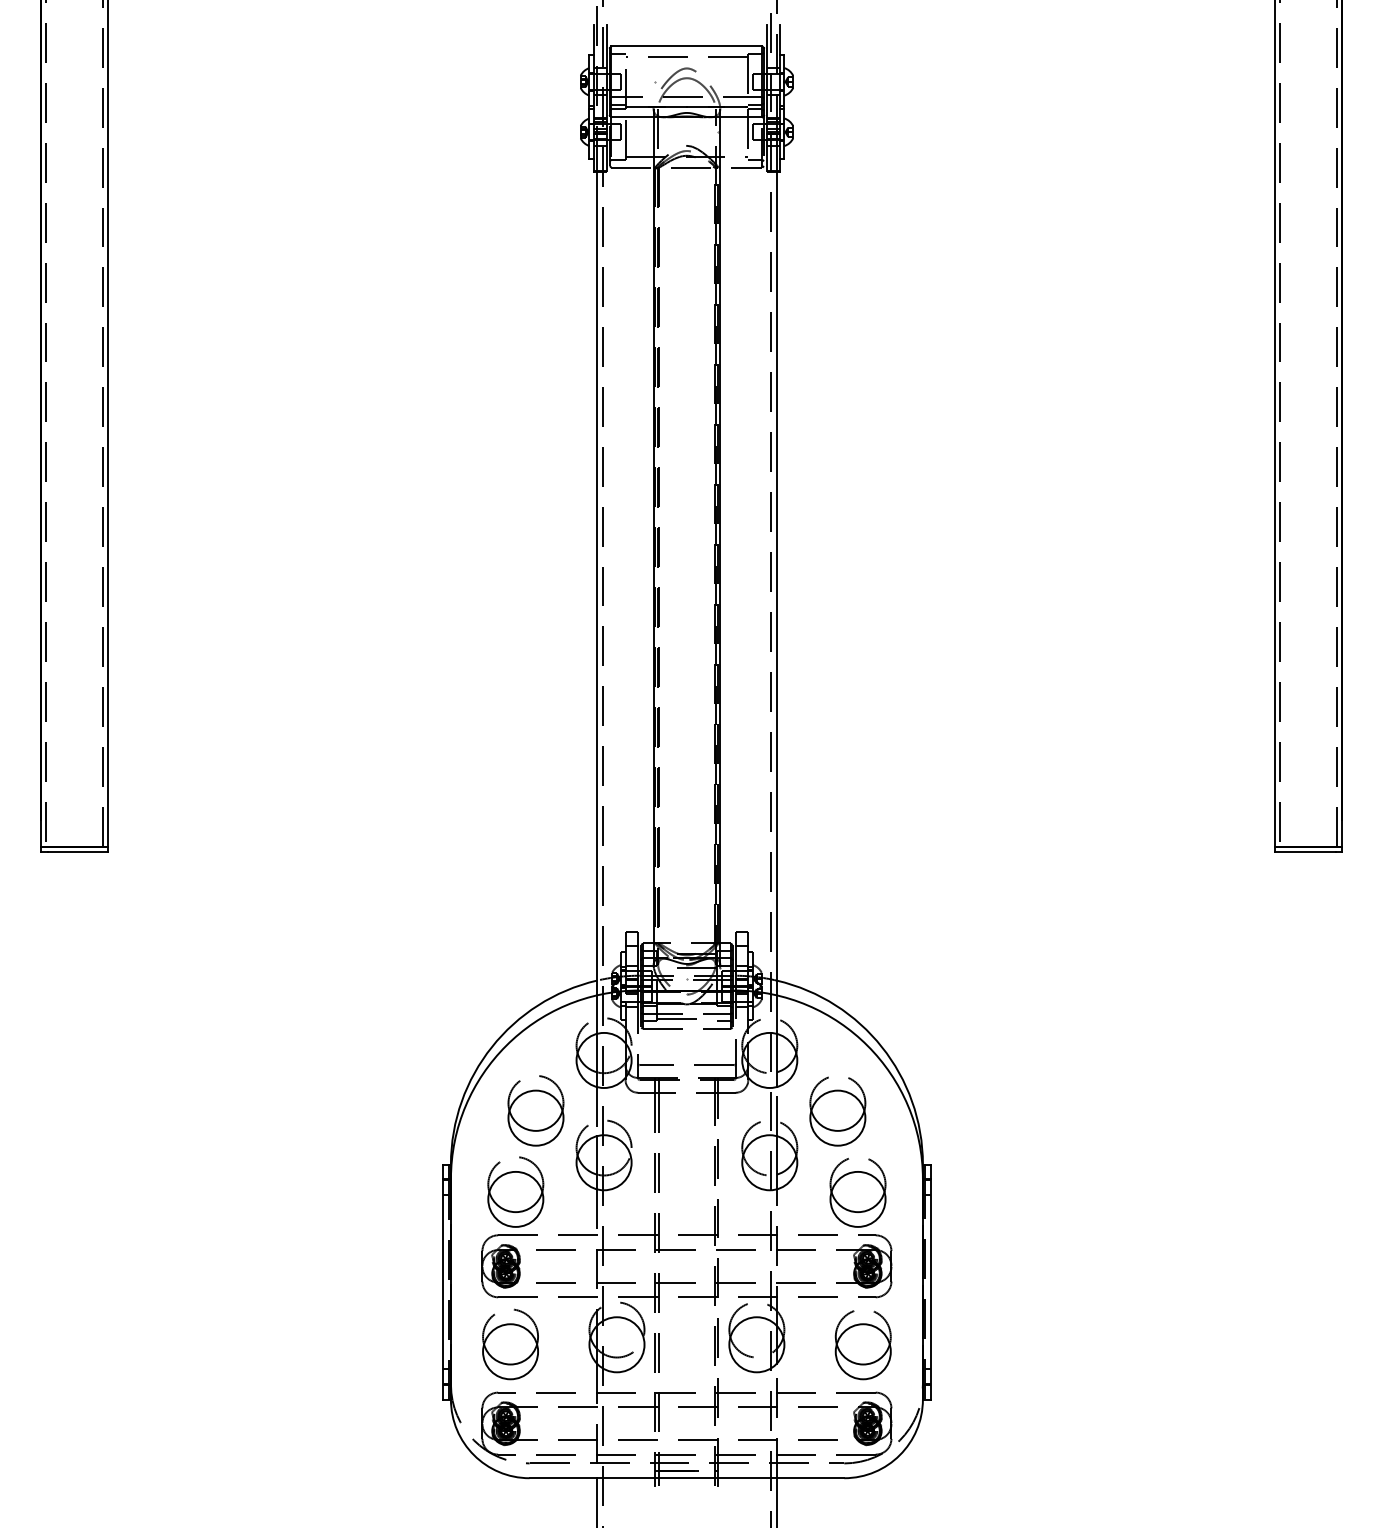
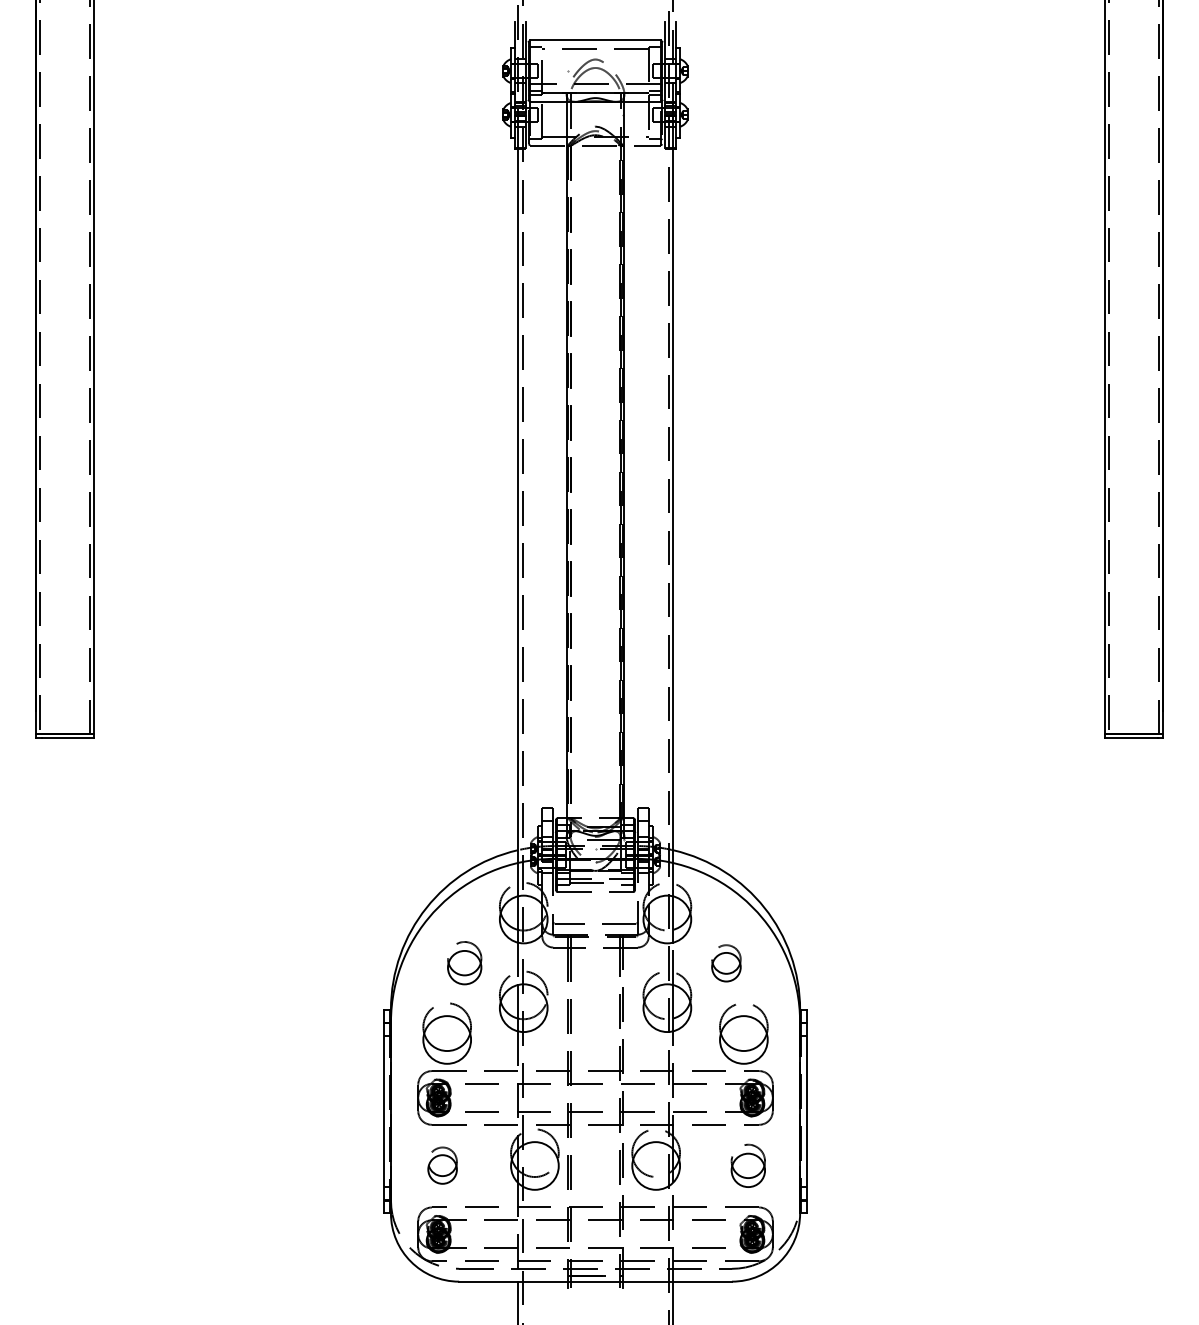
part: (535, 1110) -> (464, 962), size x0.7
part: (837, 1111) -> (726, 963), size x0.6
part: (510, 1344) -> (442, 1165), size x0.6
part: (862, 1345) -> (747, 1166), size x0.7

